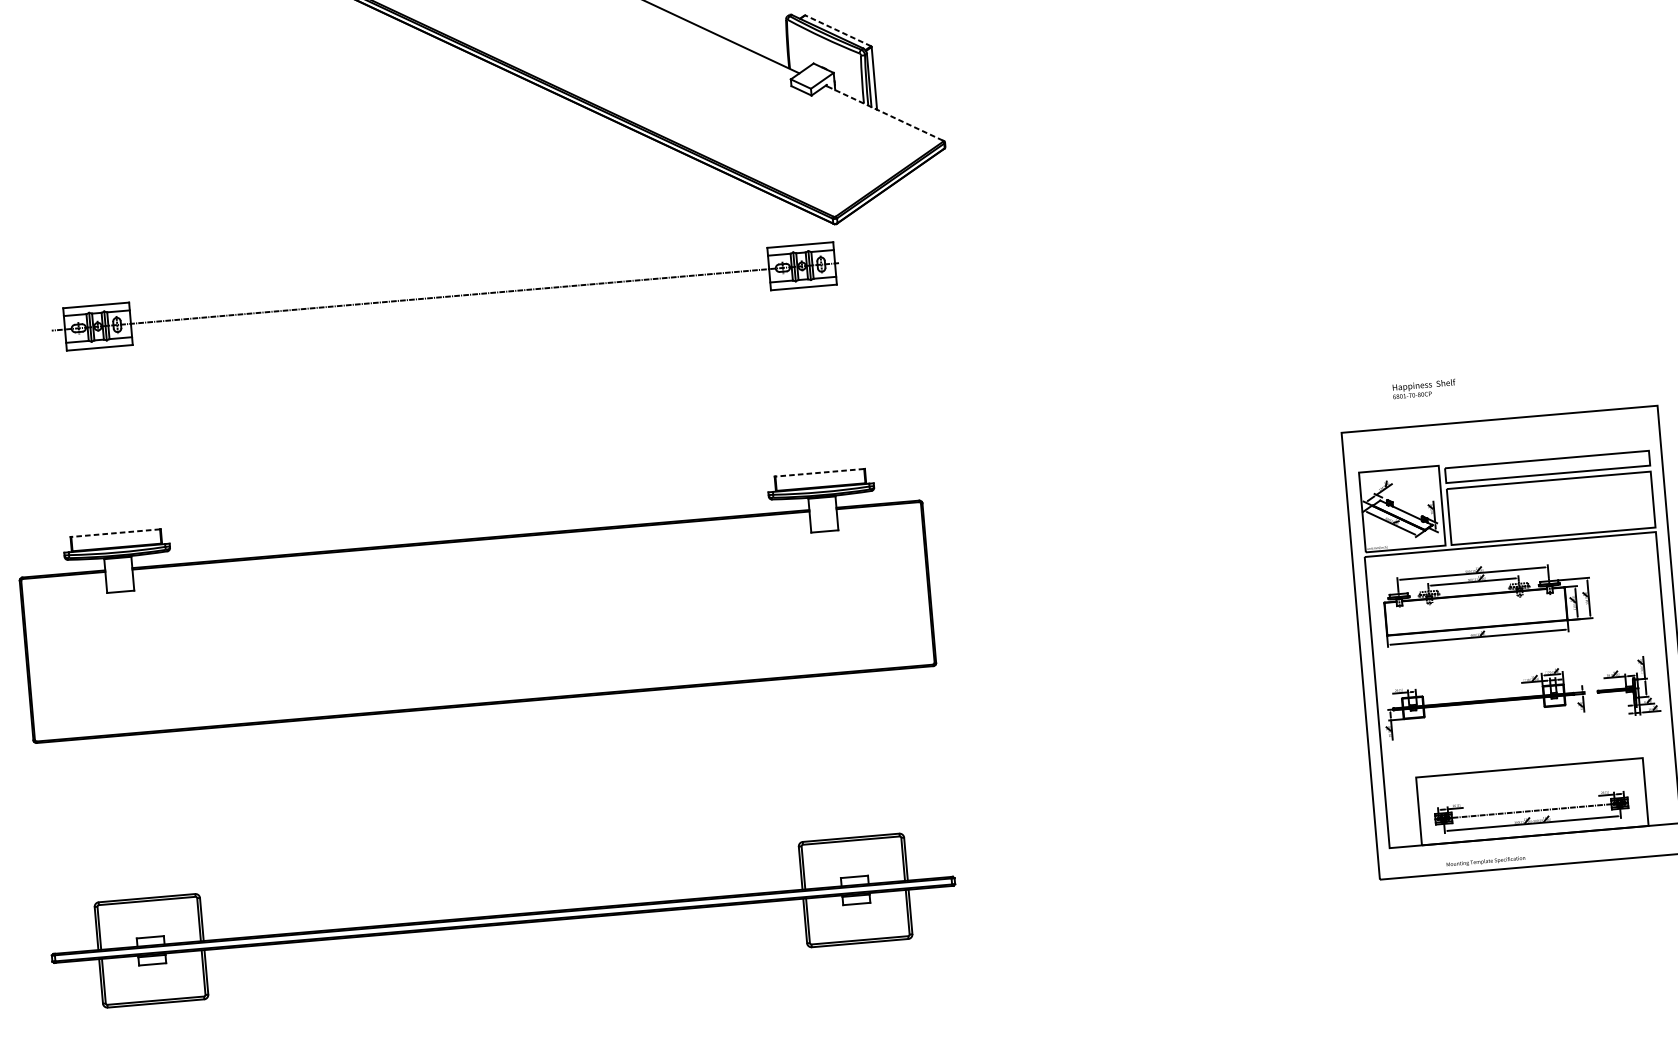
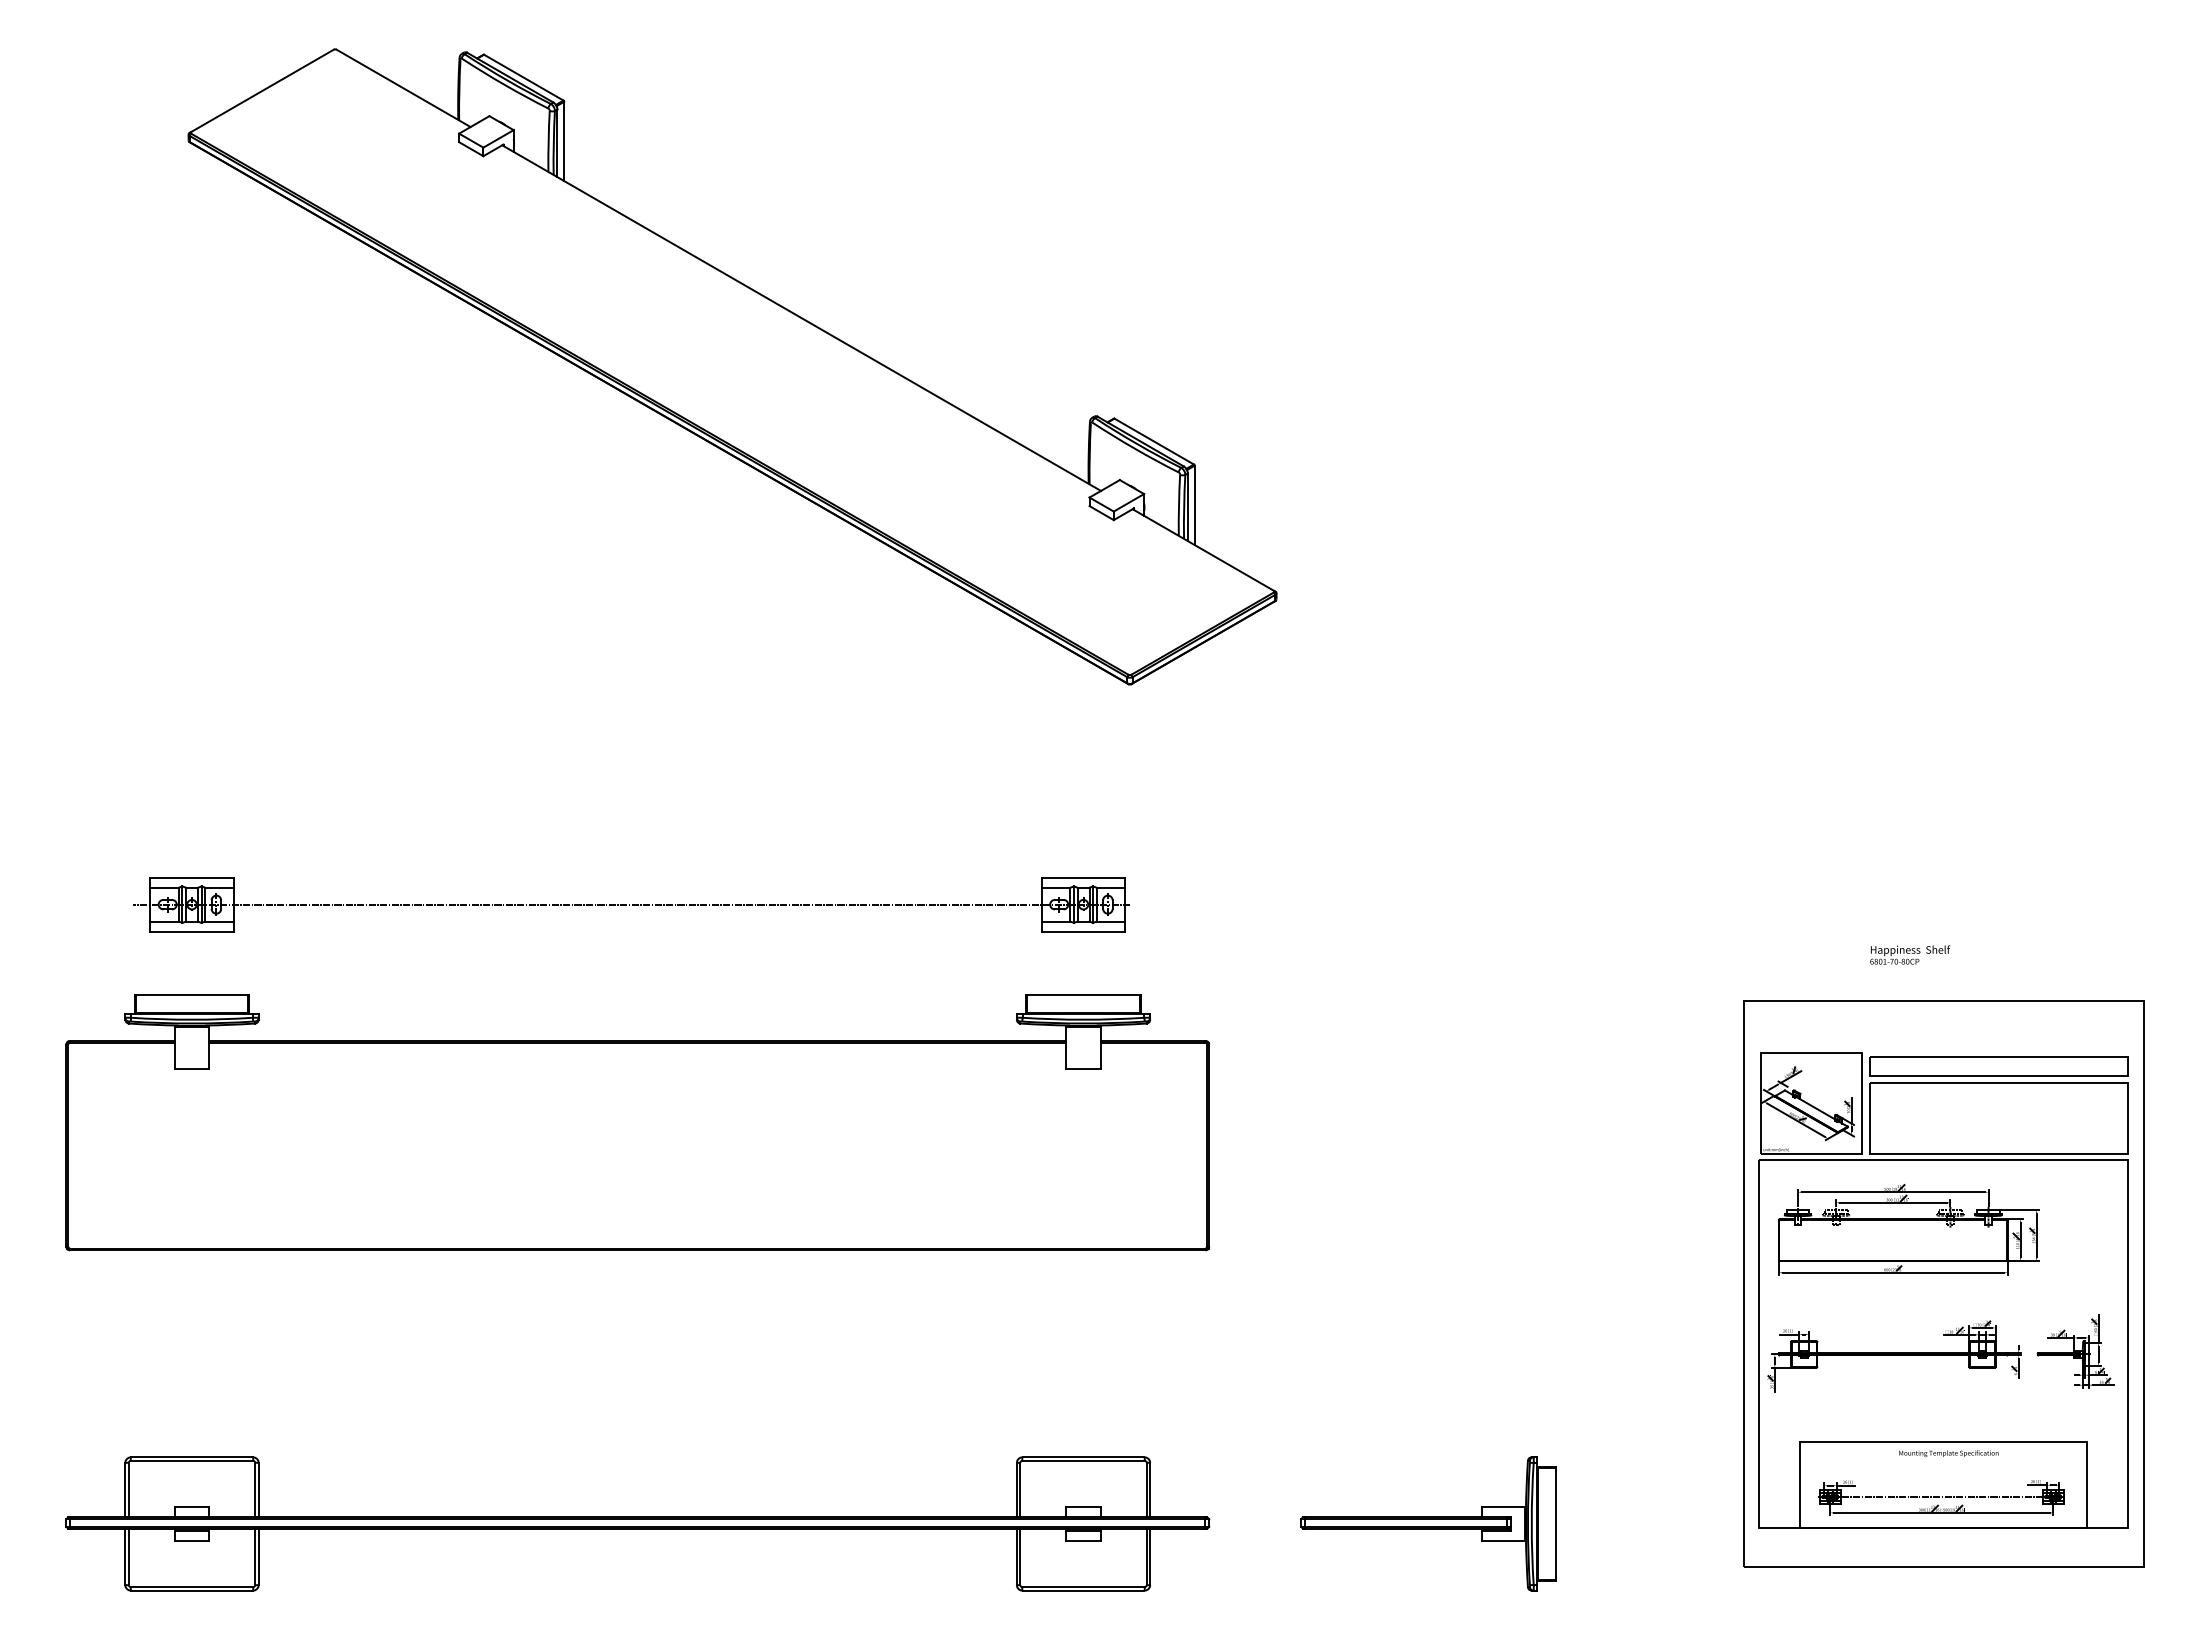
line: (838, 30) -> (1154, 441), dashed -> solid
line: (884, 113) -> (1203, 550), dashed -> solid
part: (445, 296) -> (631, 904), moved
text: (1424, 388) -> (1910, 954), moved
line: (819, 473) -> (1083, 995), dashed -> solid
line: (115, 533) -> (191, 995), dashed -> solid
text: (1485, 861) -> (1948, 1453), moved
part: (1128, 866) -> (1428, 1523), added

